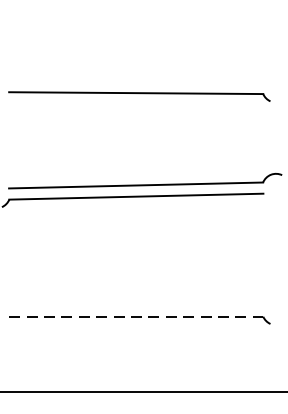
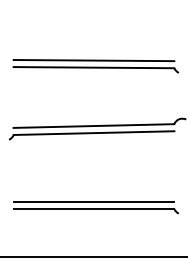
line: (135, 81) -> (93, 60), added
line: (135, 304) -> (93, 201), added
line: (137, 317) -> (94, 209), dashed -> solid

